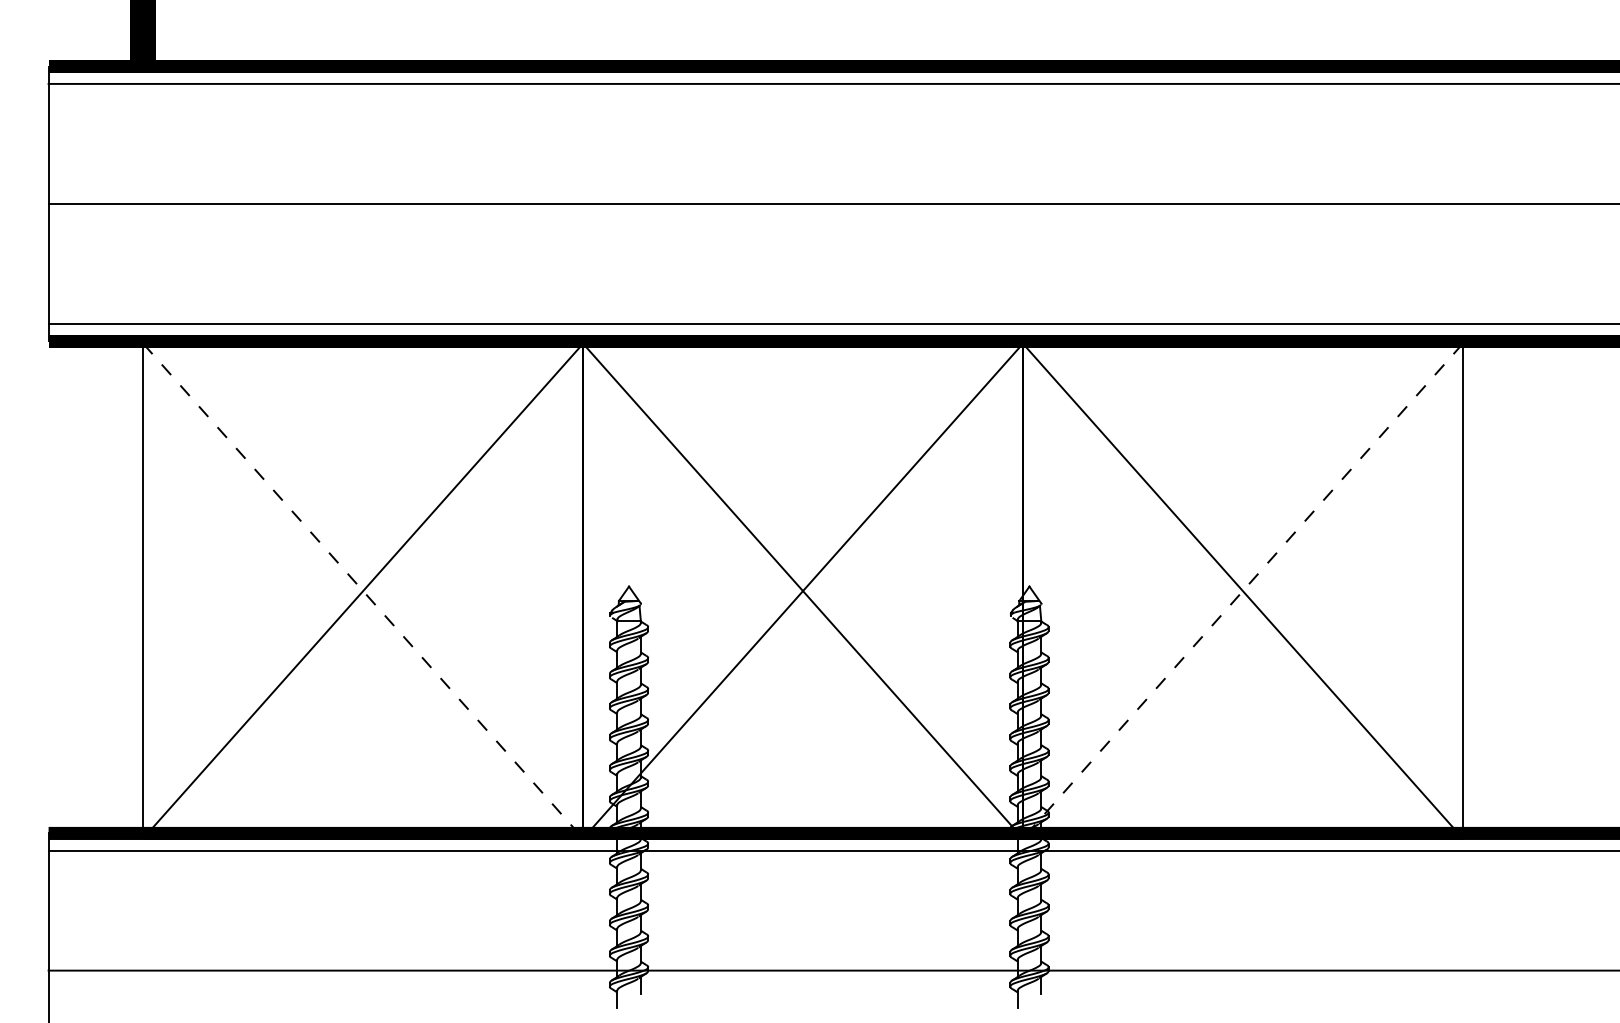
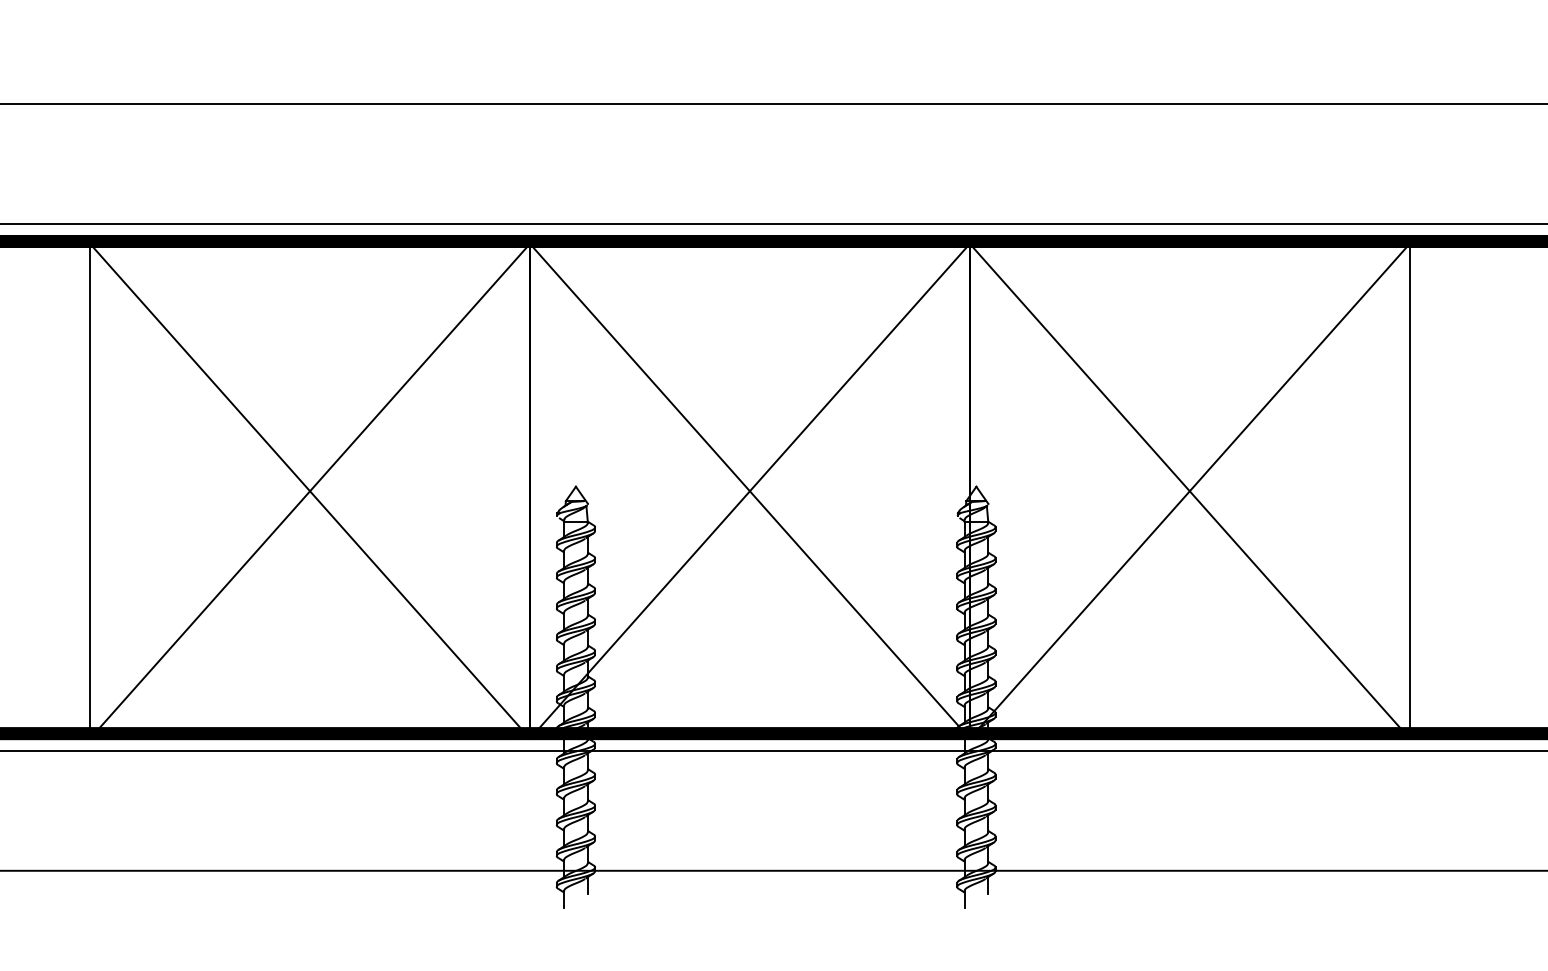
line: (363, 591) -> (310, 491), dashed -> solid
line: (1242, 591) -> (1189, 491), dashed -> solid

